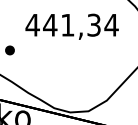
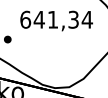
text: (32, 24) -> (25, 19), 441,34 -> 641,34

